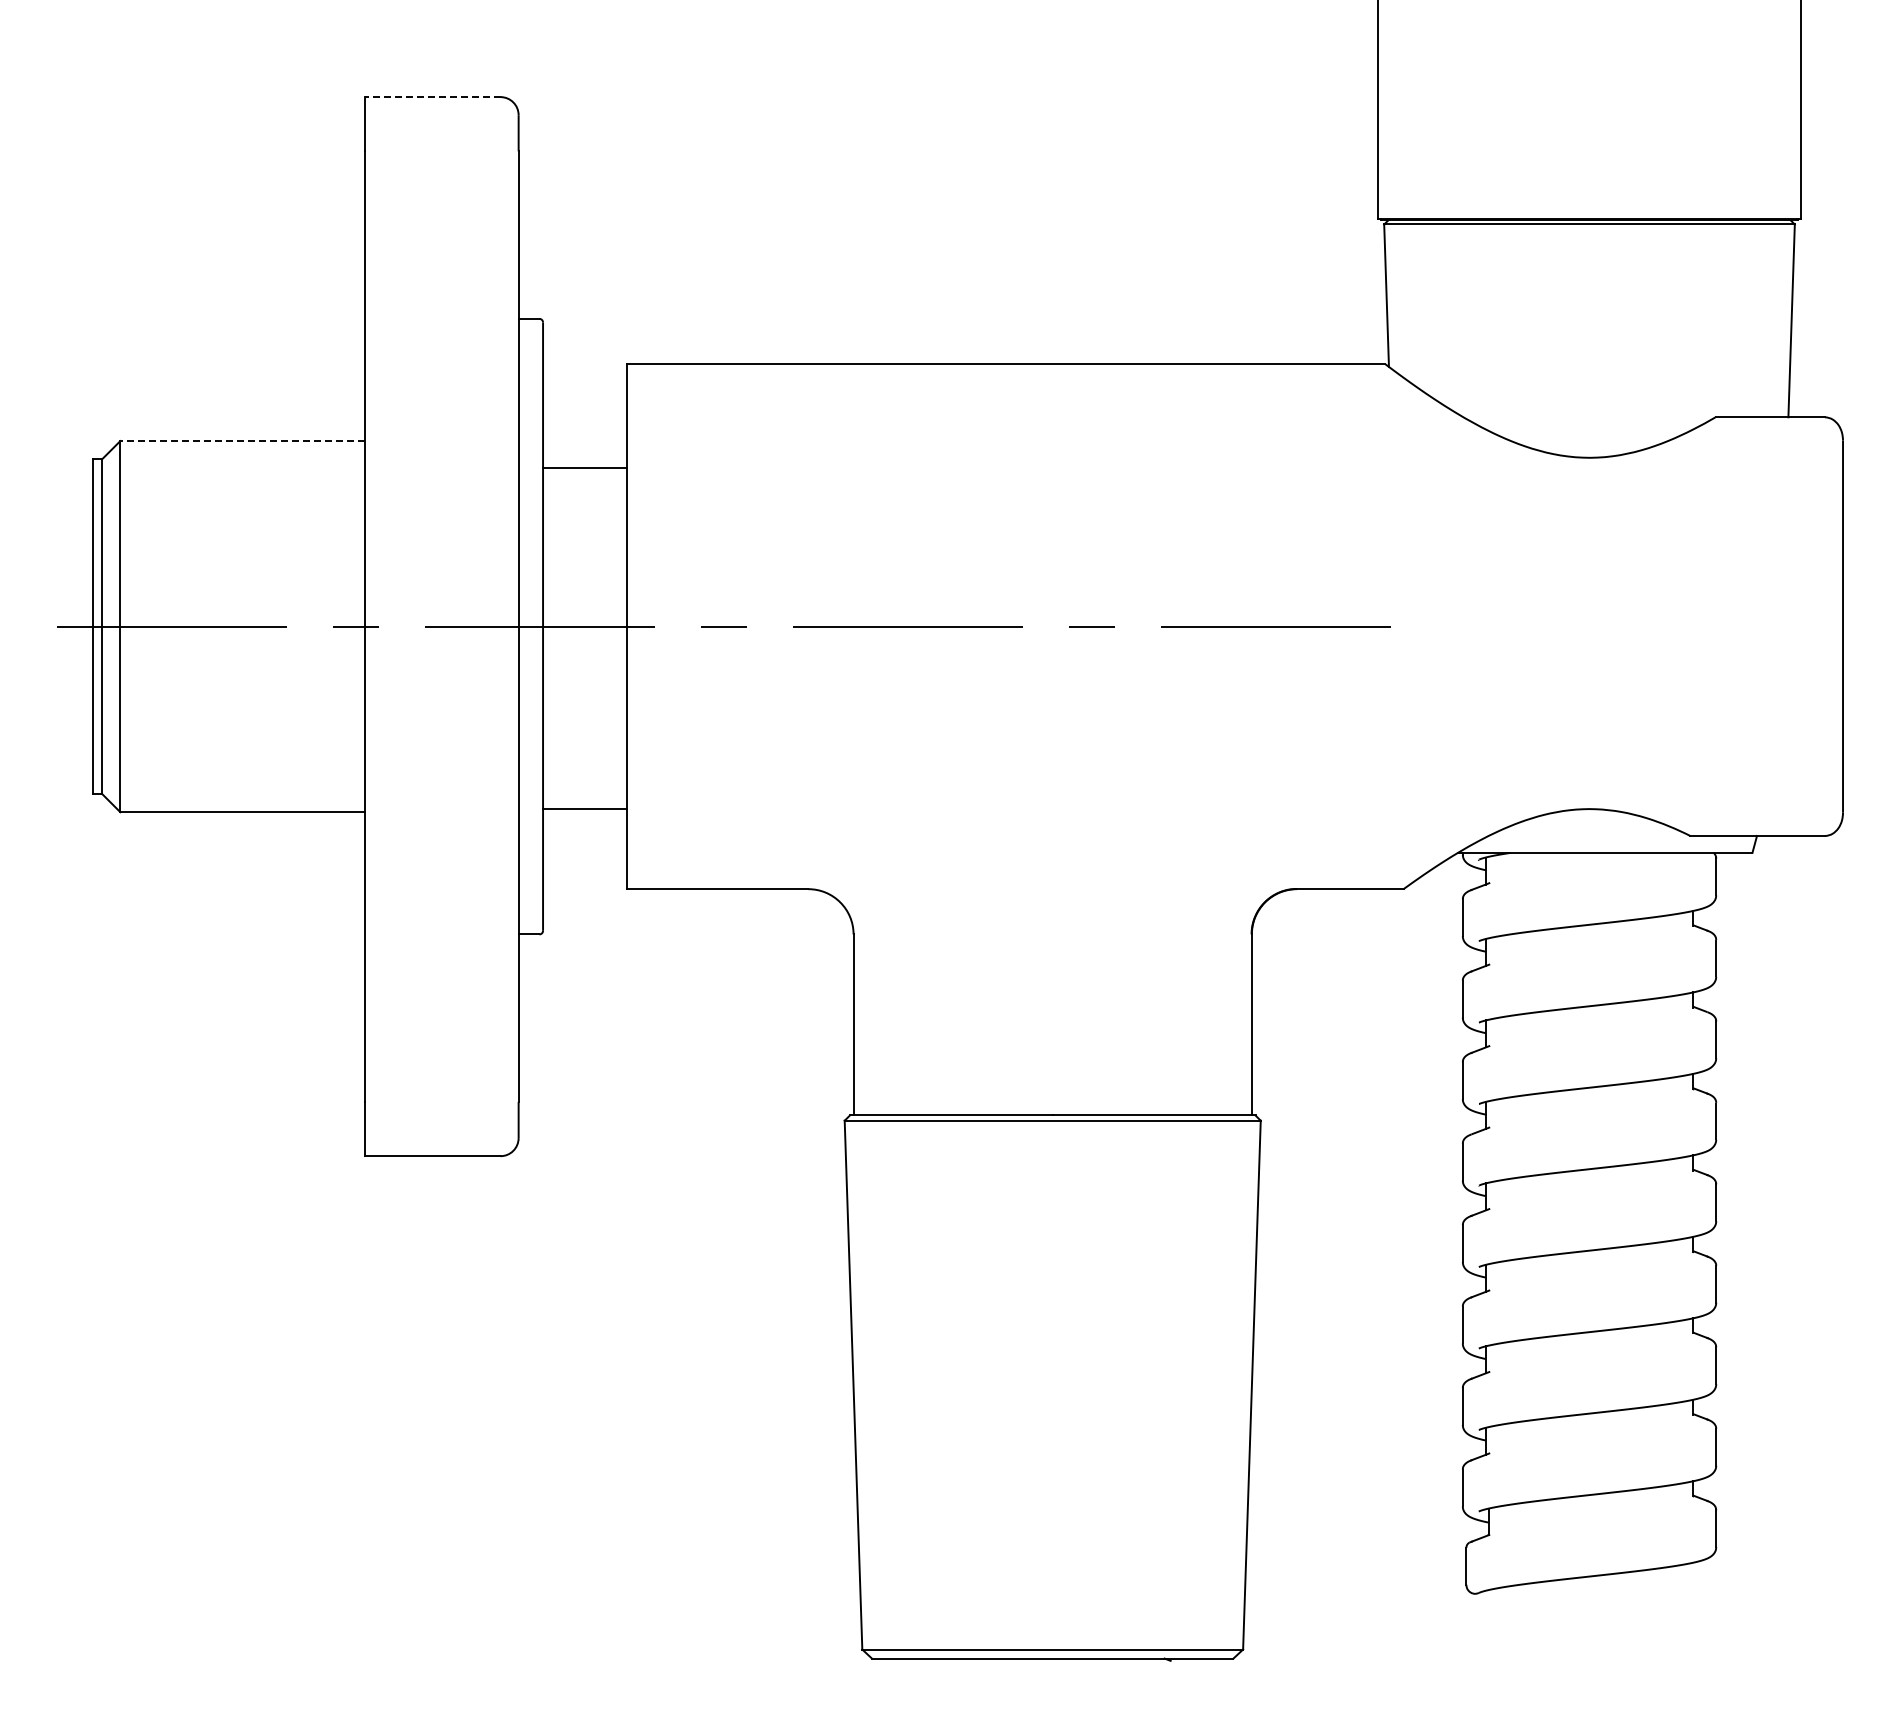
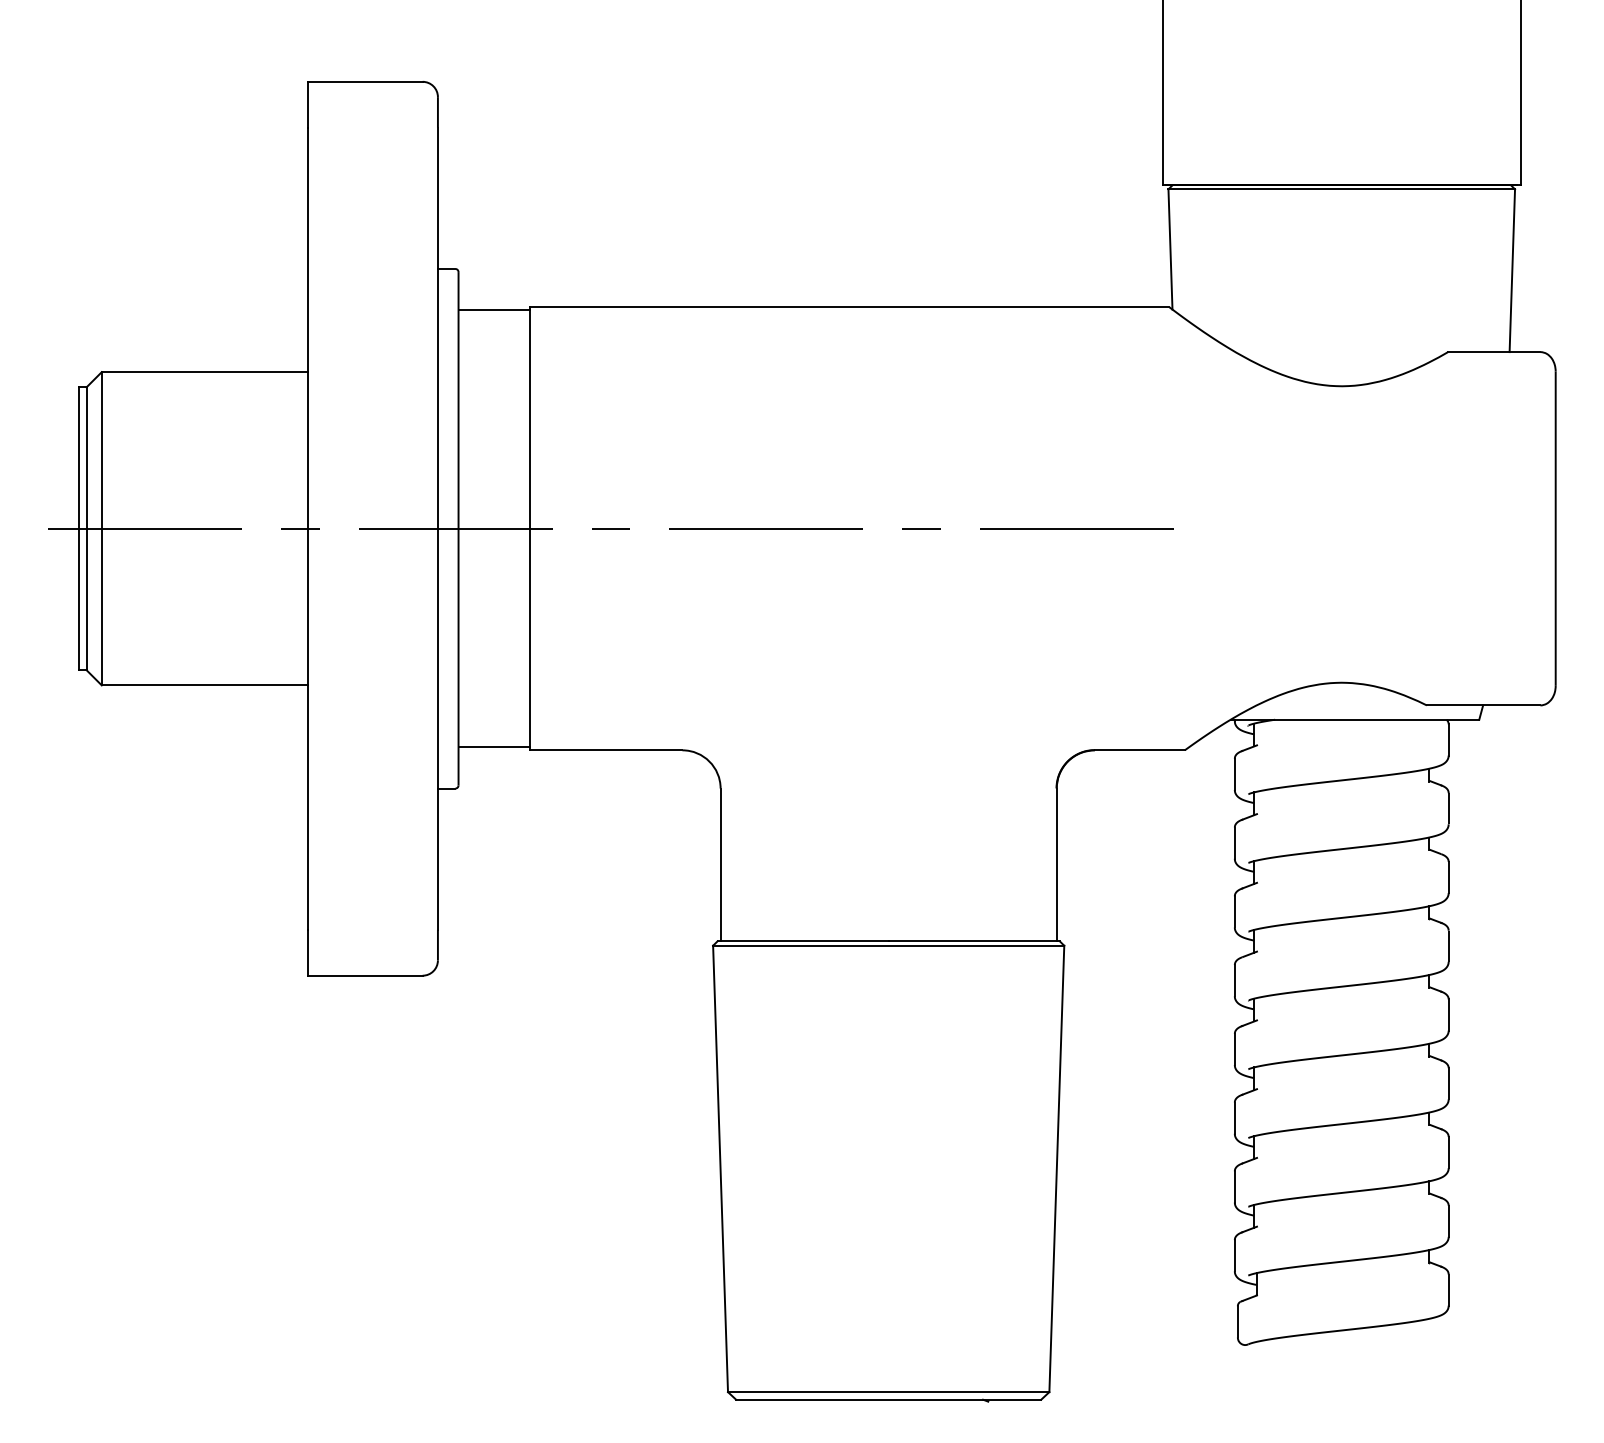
line: (432, 97) -> (365, 82), dashed -> solid
line: (242, 441) -> (204, 372), dashed -> solid
line: (585, 467) -> (494, 310), moved
line: (585, 808) -> (494, 747), moved

